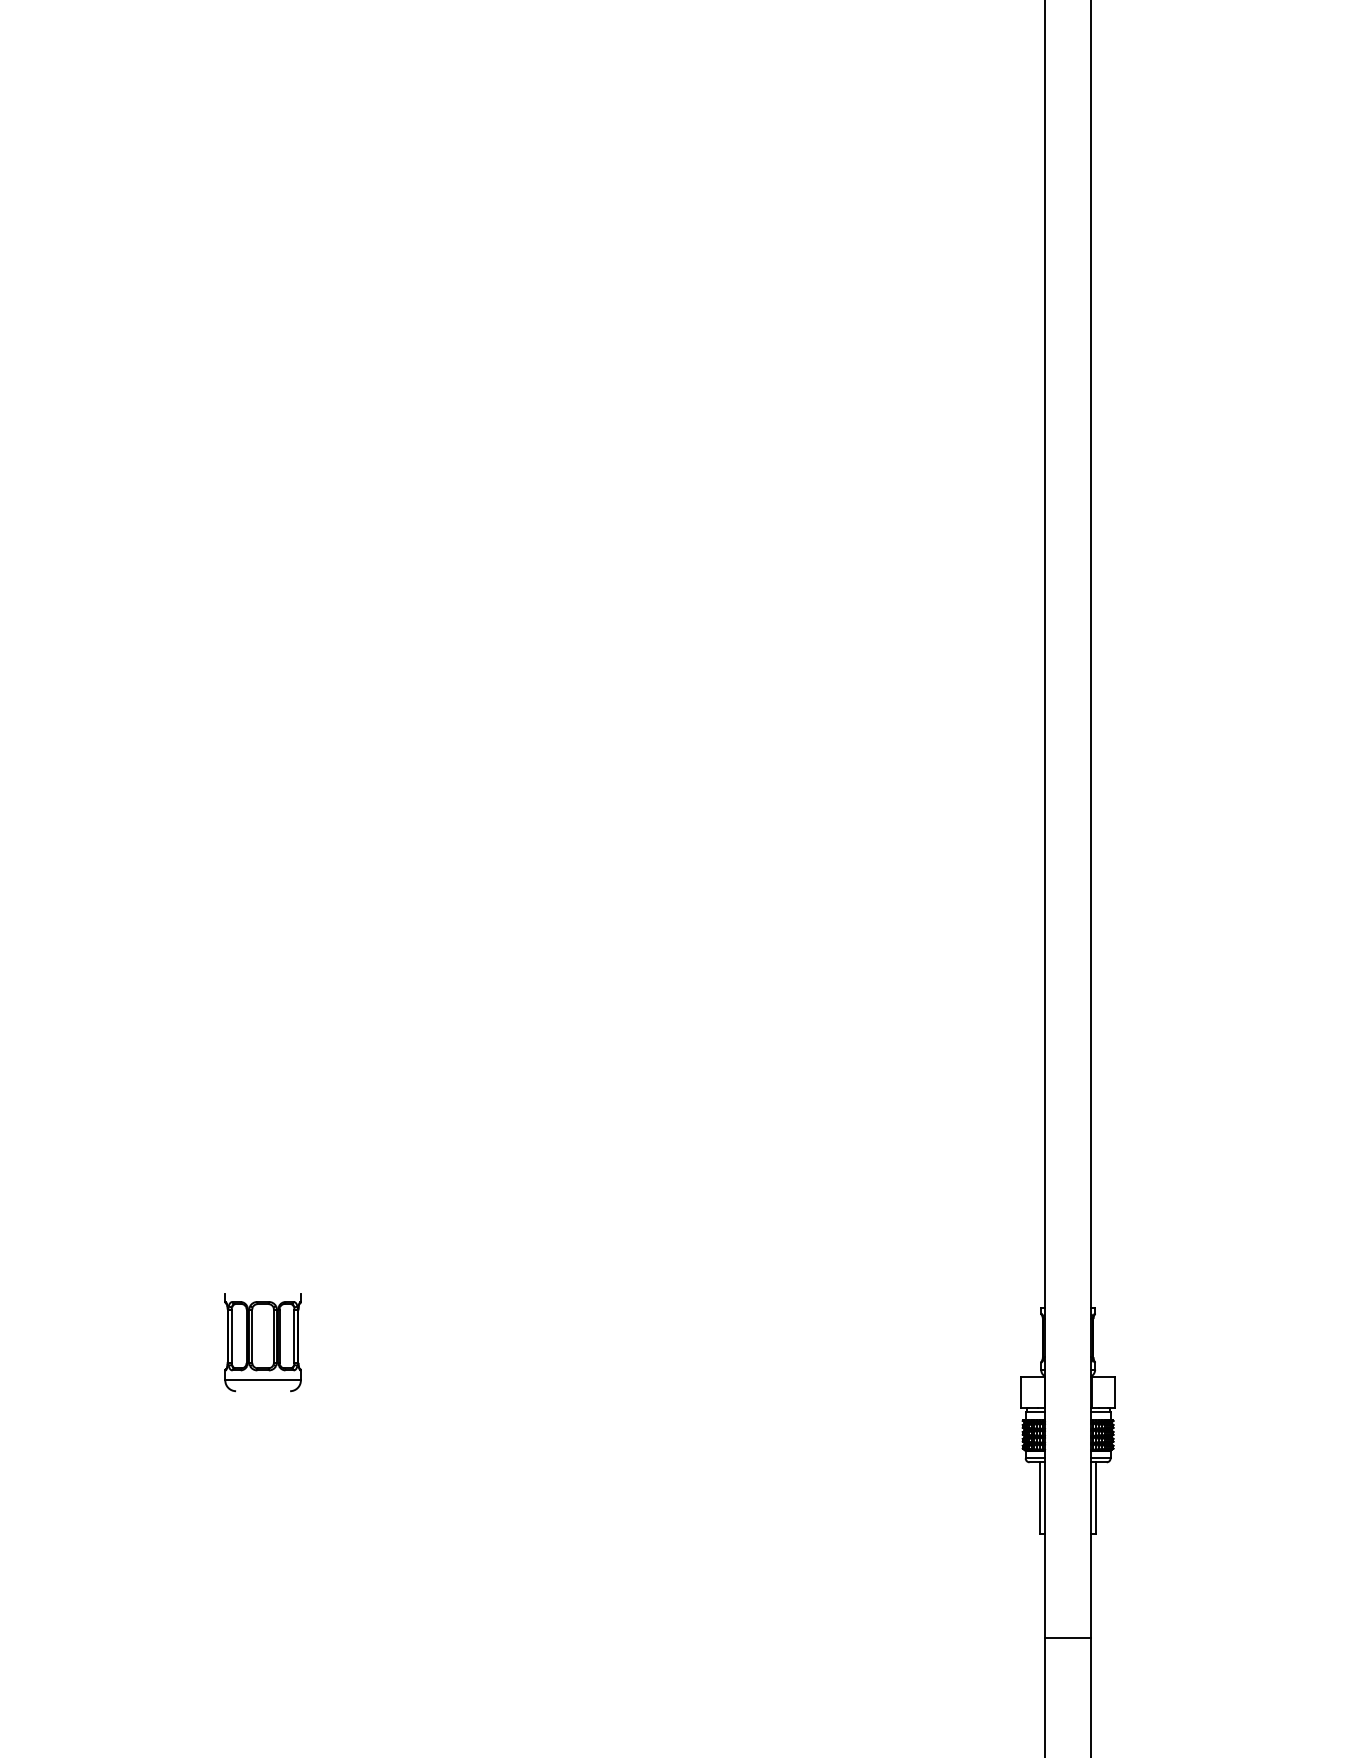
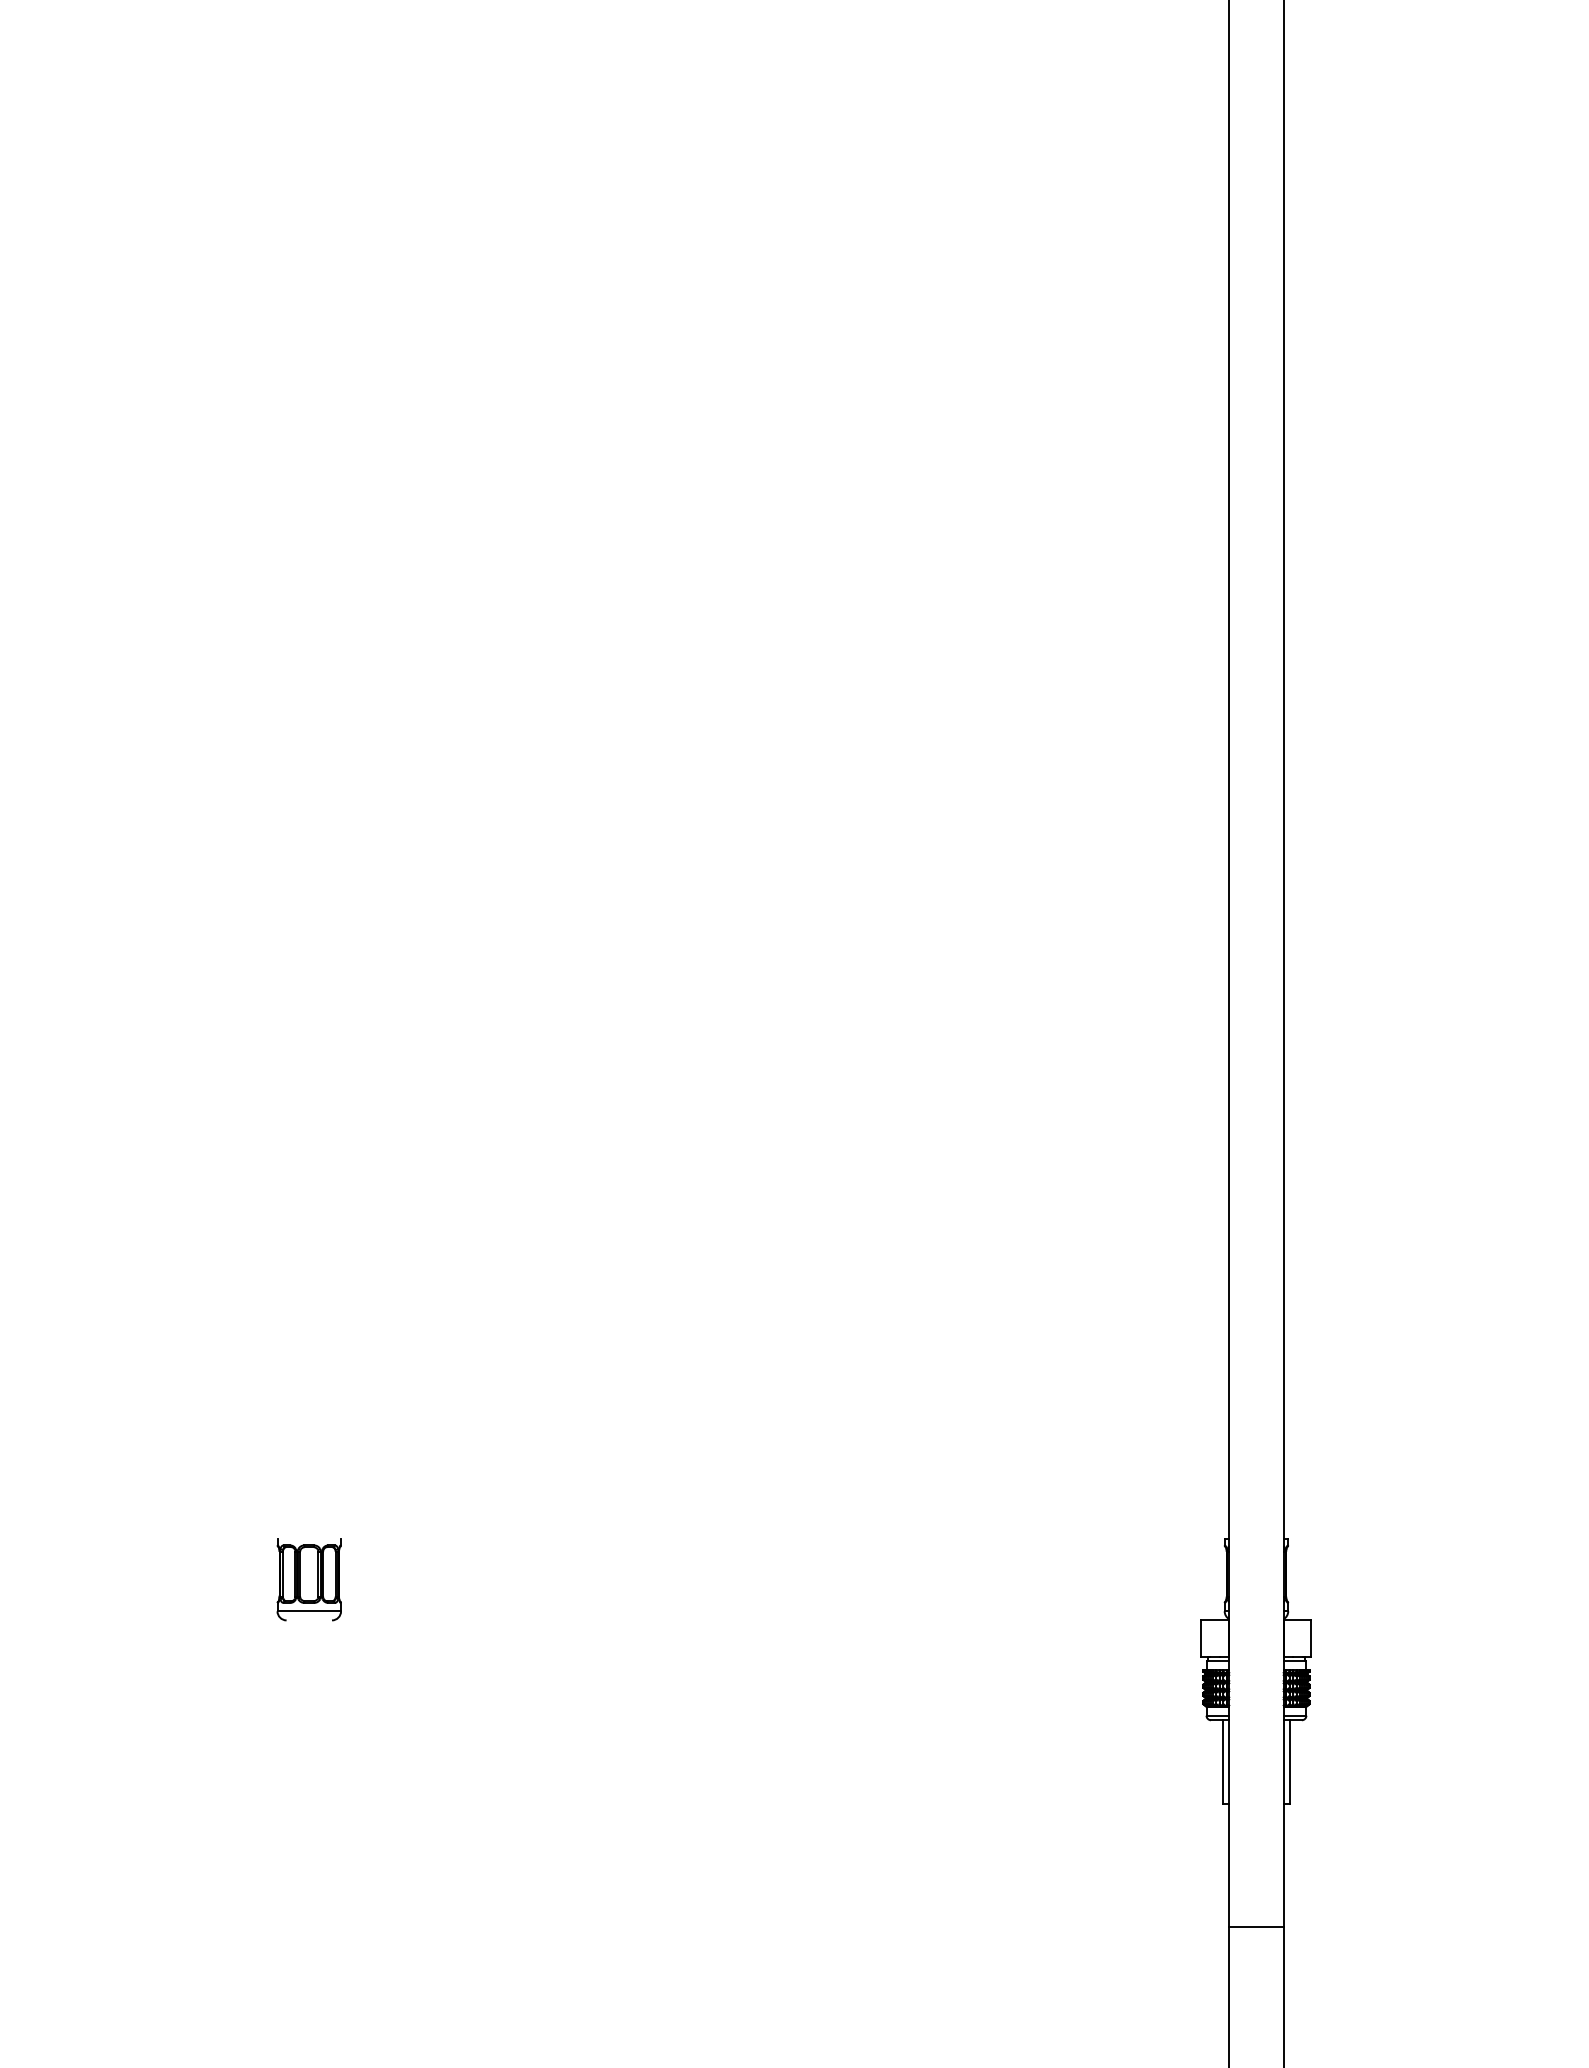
part: (262, 1342) -> (308, 1579), size x0.71

